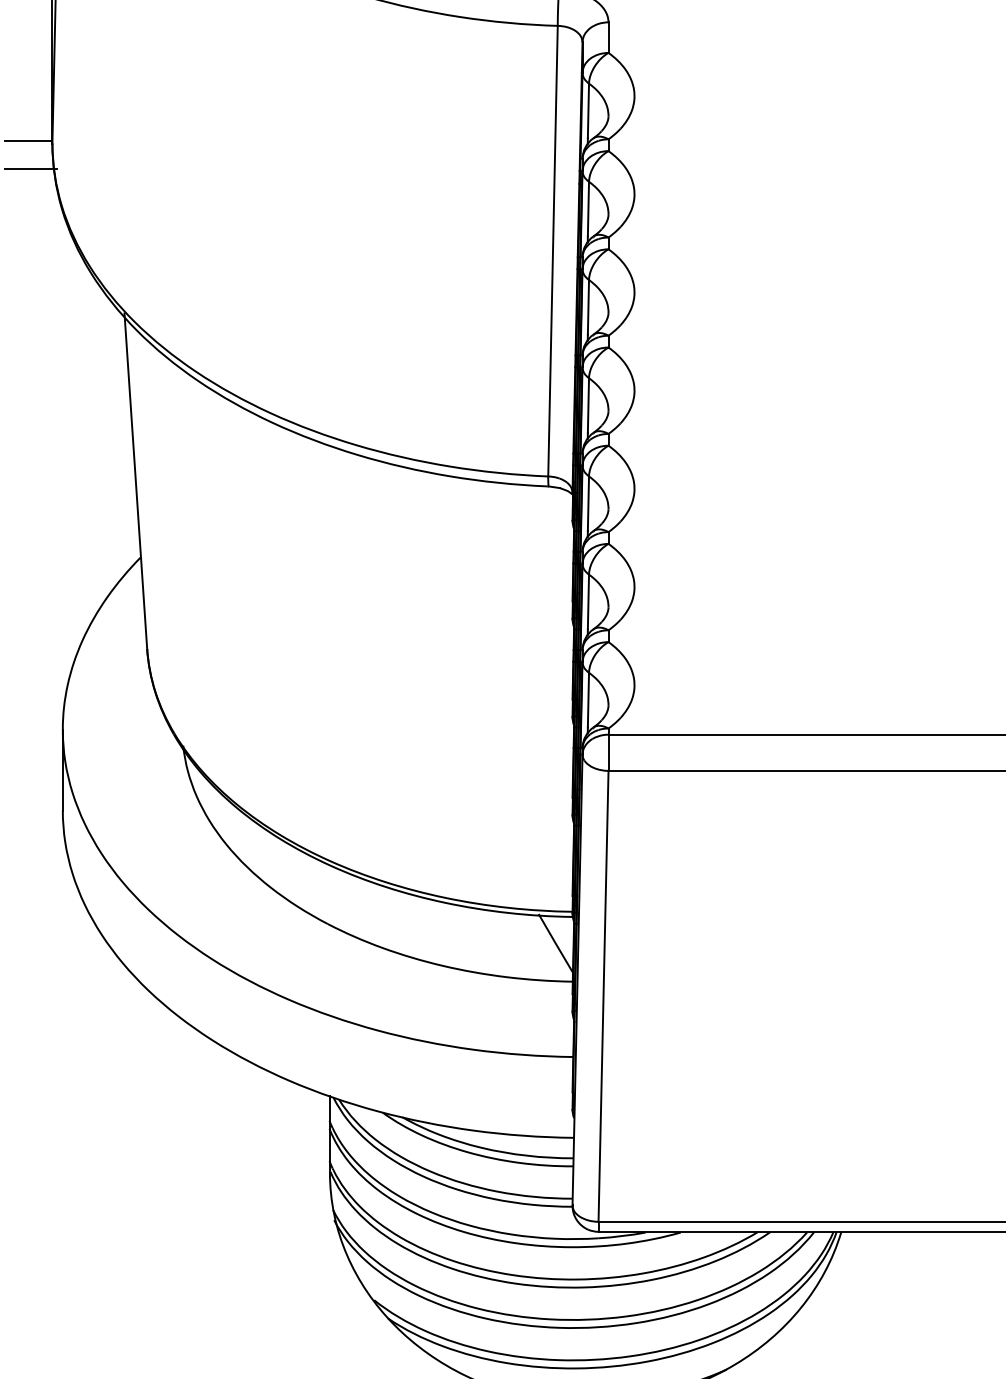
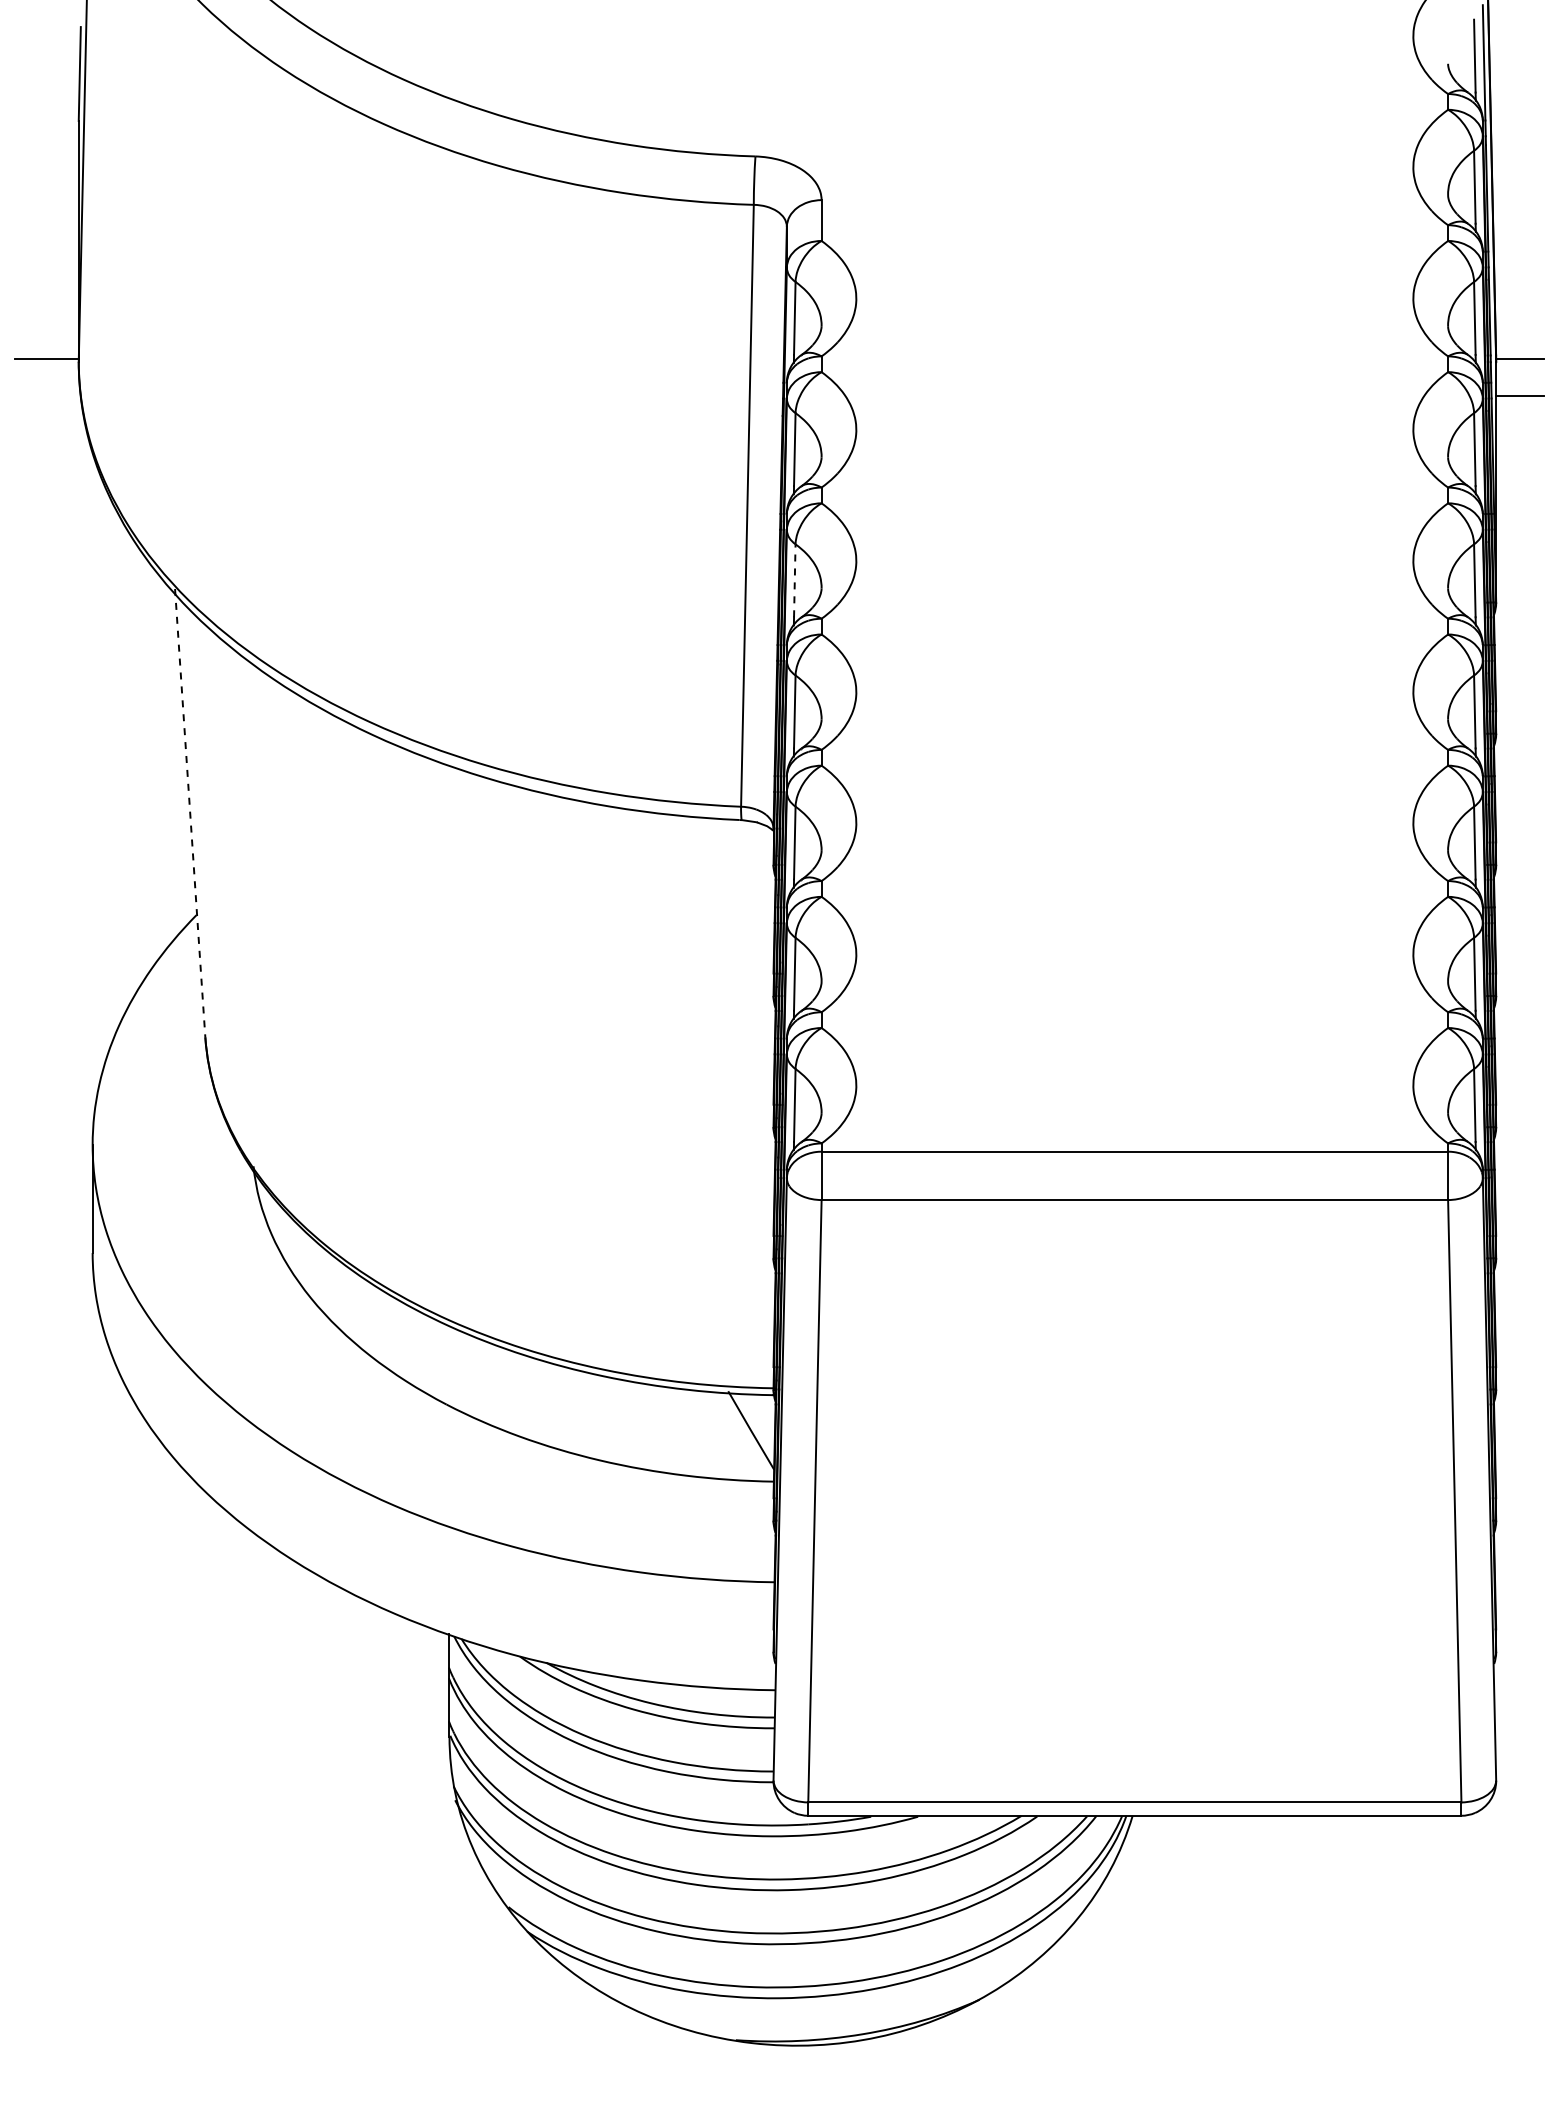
line: (30, 169) -> (49, 396), removed
line: (588, 307) -> (794, 580), solid -> dashed
line: (136, 481) -> (190, 813), solid -> dashed

